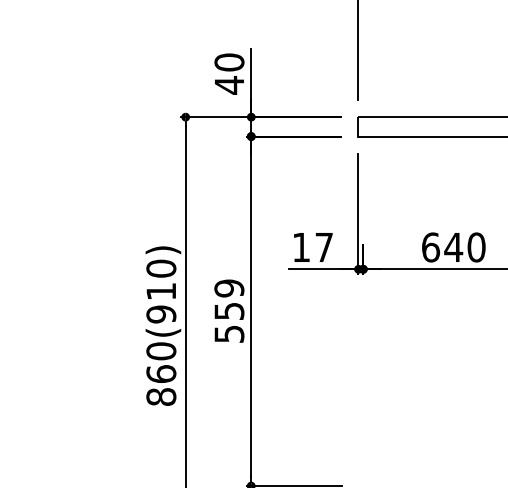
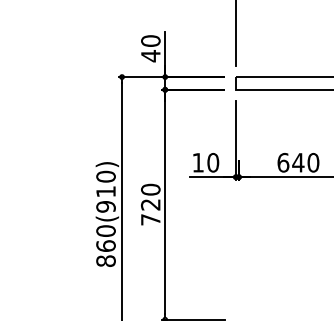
text: (324, 247) -> (213, 162), 17 -> 10
text: (228, 310) -> (150, 204), 559 -> 720

